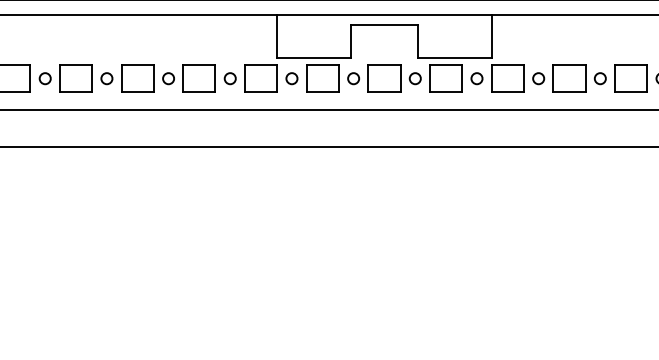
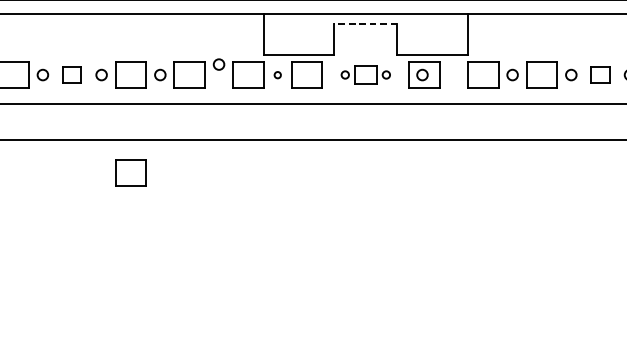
line: (383, 24) -> (364, 23), solid -> dashed
part: (75, 78) -> (71, 74), size x0.6
circle: (229, 78) -> (218, 64), moved
circle: (291, 78) -> (277, 74), size x0.6
part: (384, 78) -> (365, 74), size x0.7
circle: (476, 78) -> (422, 74), moved
part: (630, 78) -> (600, 74), size x0.6
part: (137, 181) -> (130, 172), added

